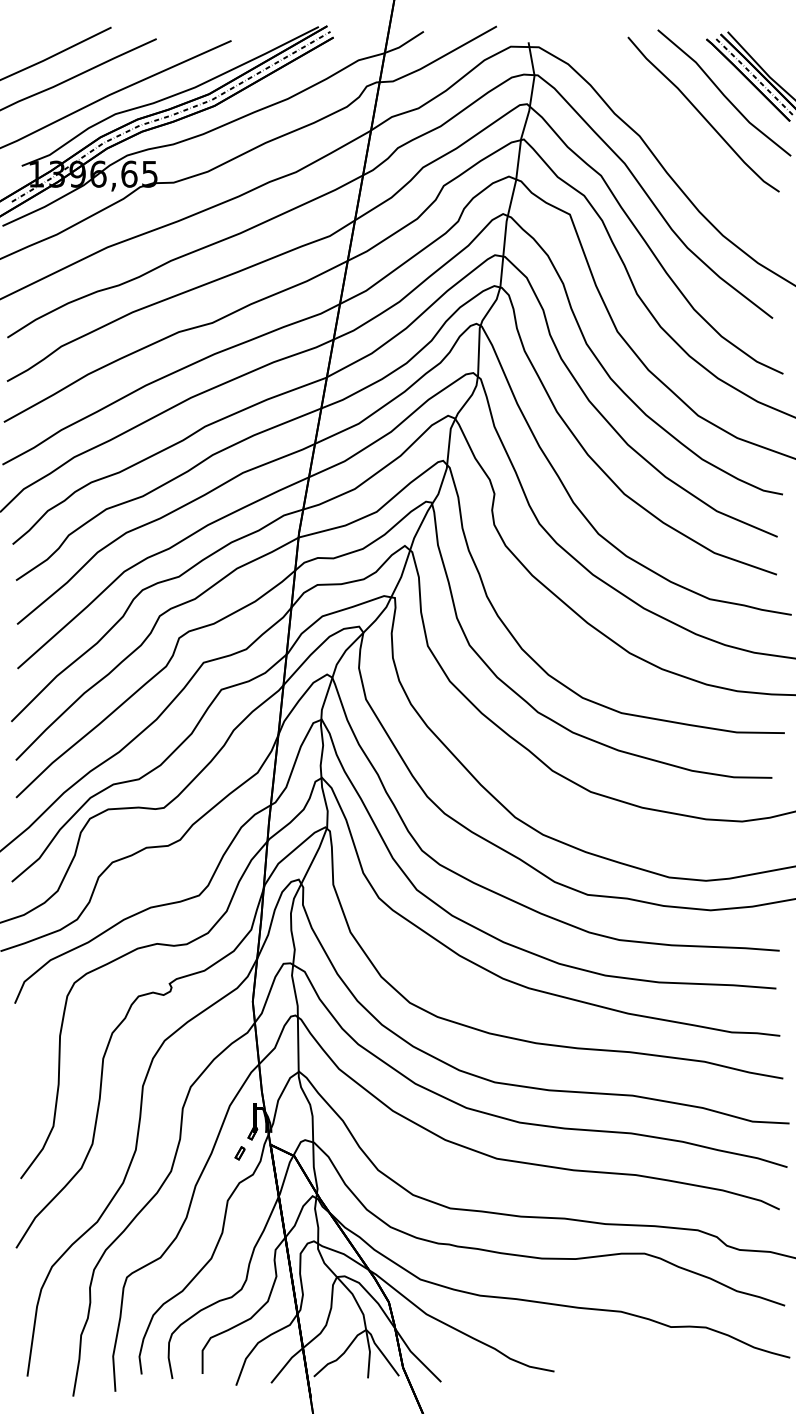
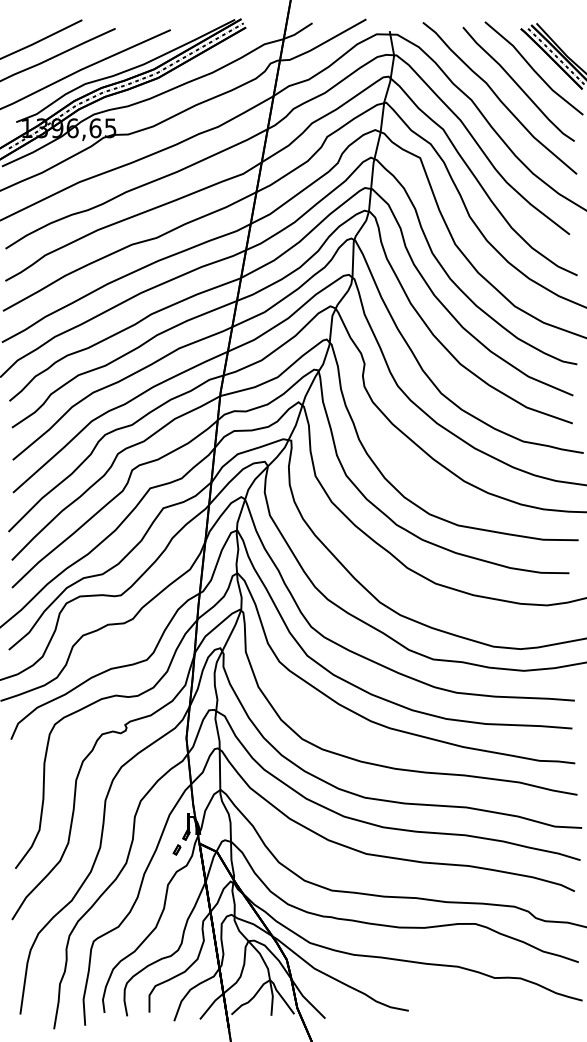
curve: (677, 133) -> (499, 98), added

